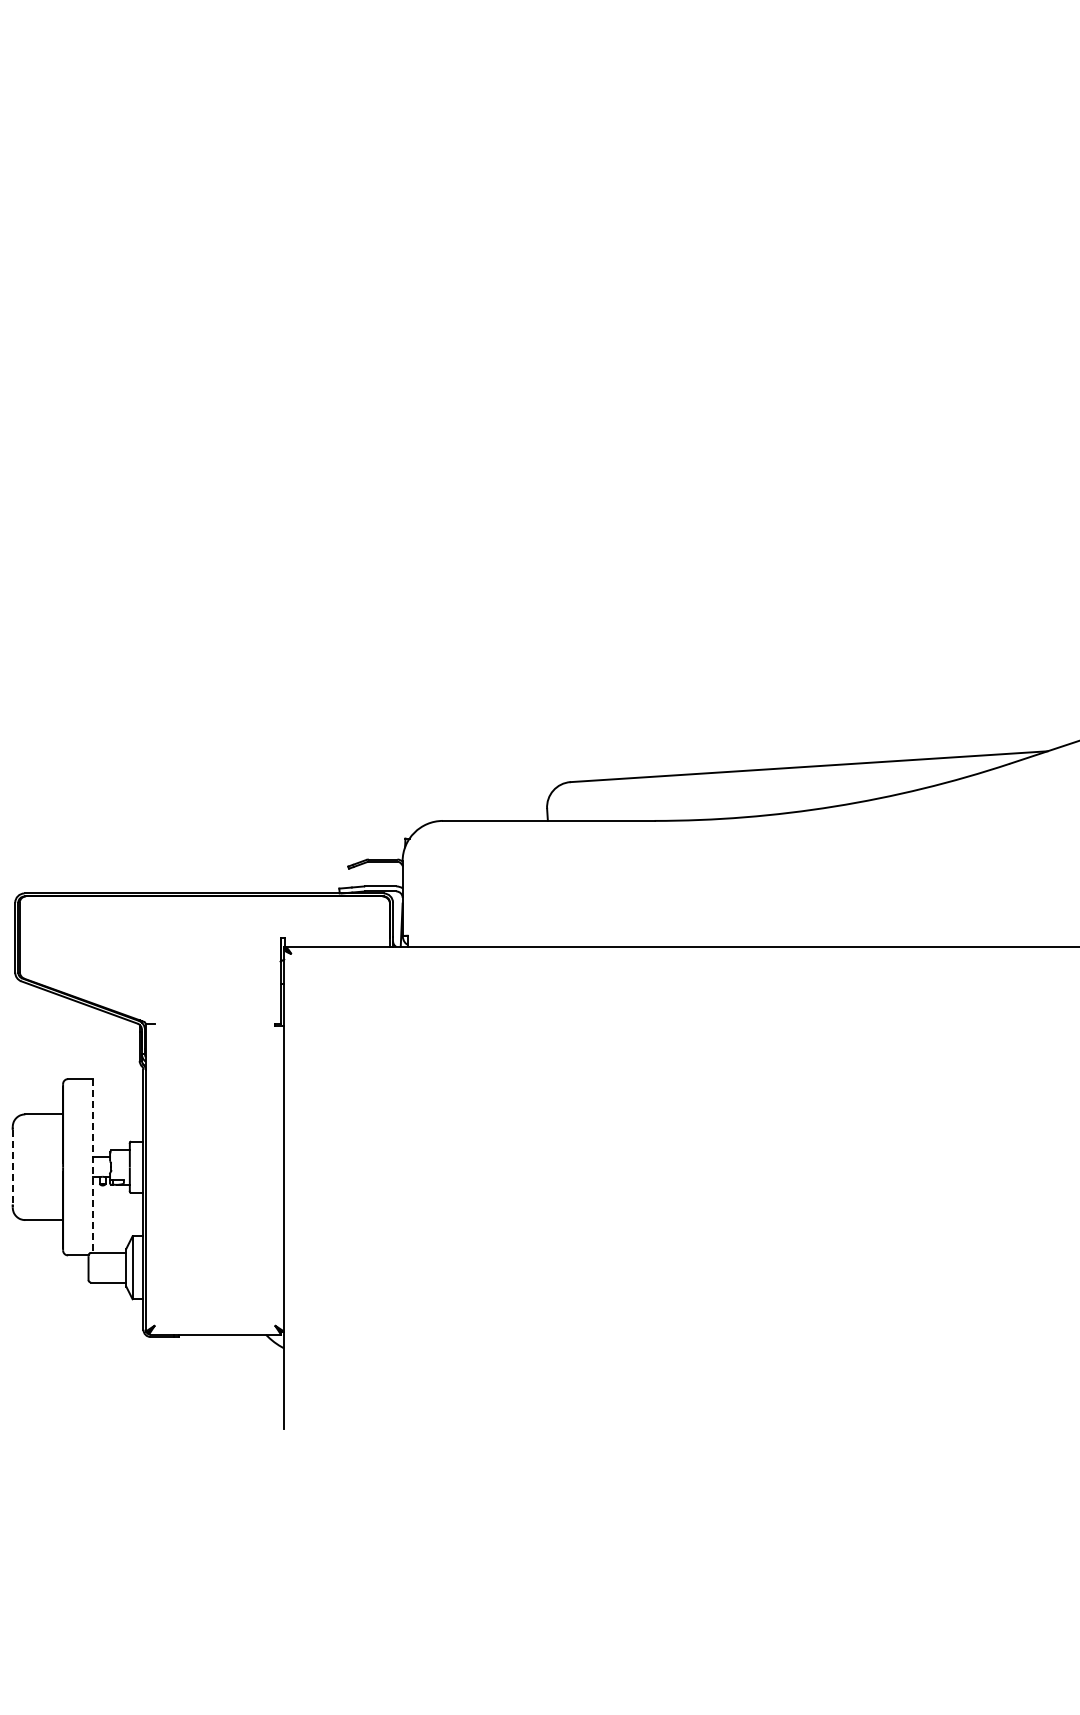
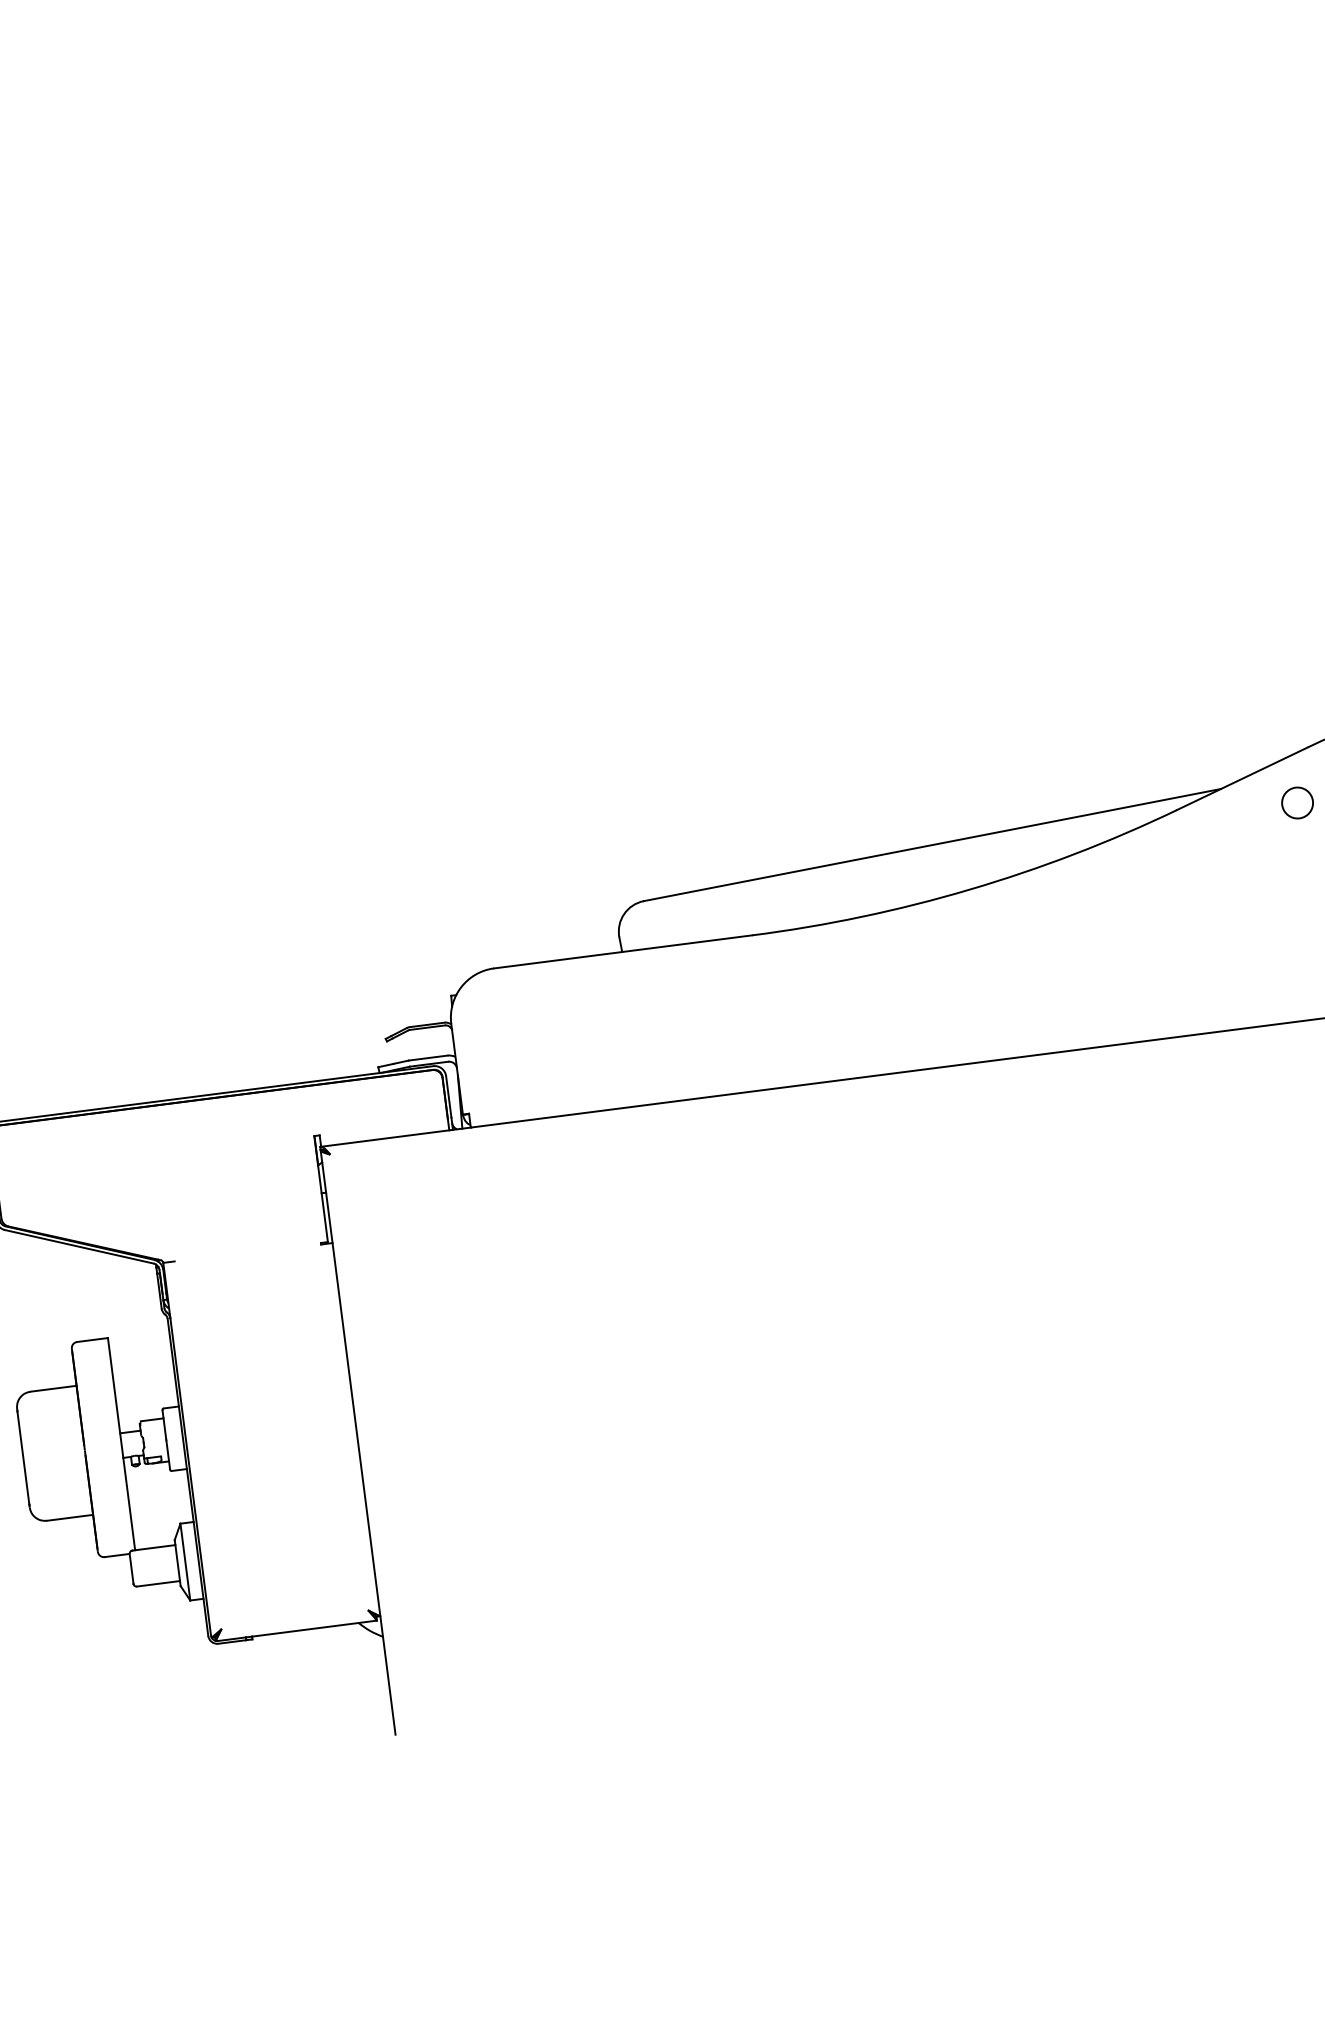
line: (93, 1166) -> (121, 1444), dashed -> solid
line: (12, 1167) -> (23, 1458), dashed -> solid

